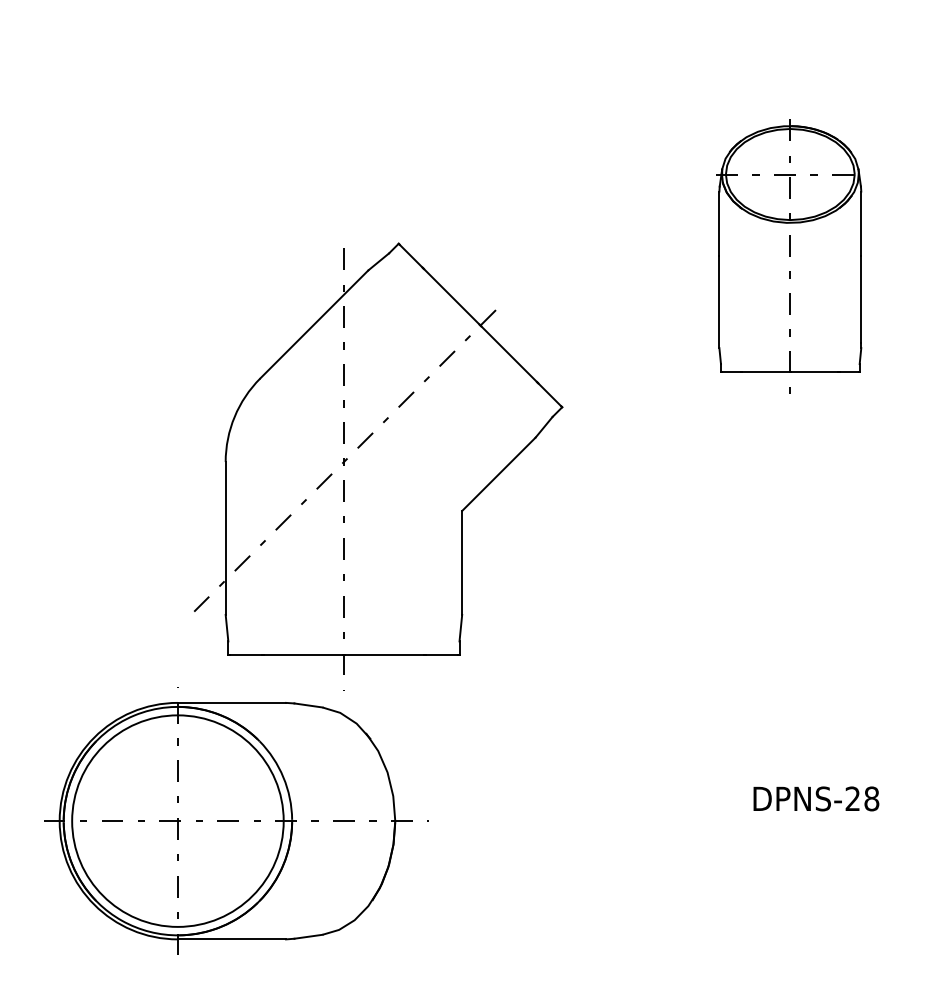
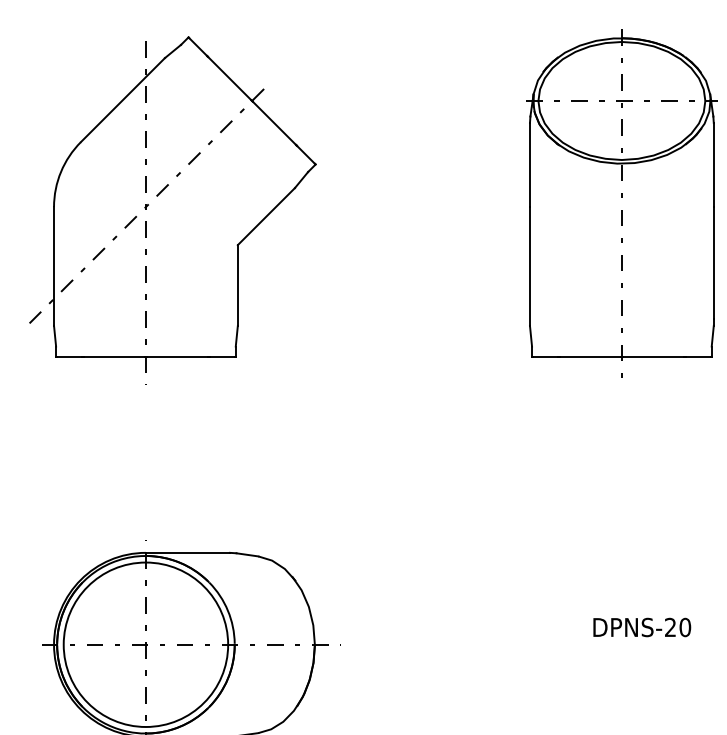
part: (790, 253) -> (622, 203), size x1.67
part: (378, 466) -> (172, 210), moved
text: (871, 798) -> (685, 627), DPNS-28 -> DPNS-20

